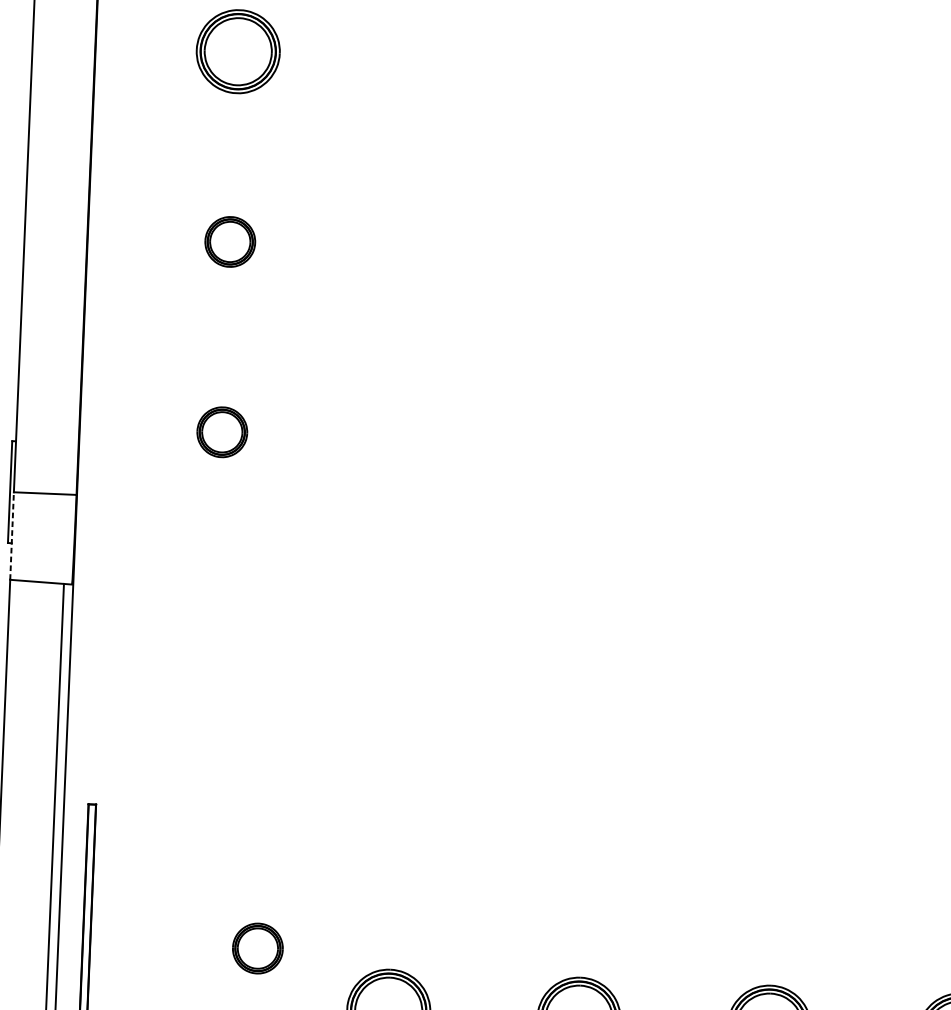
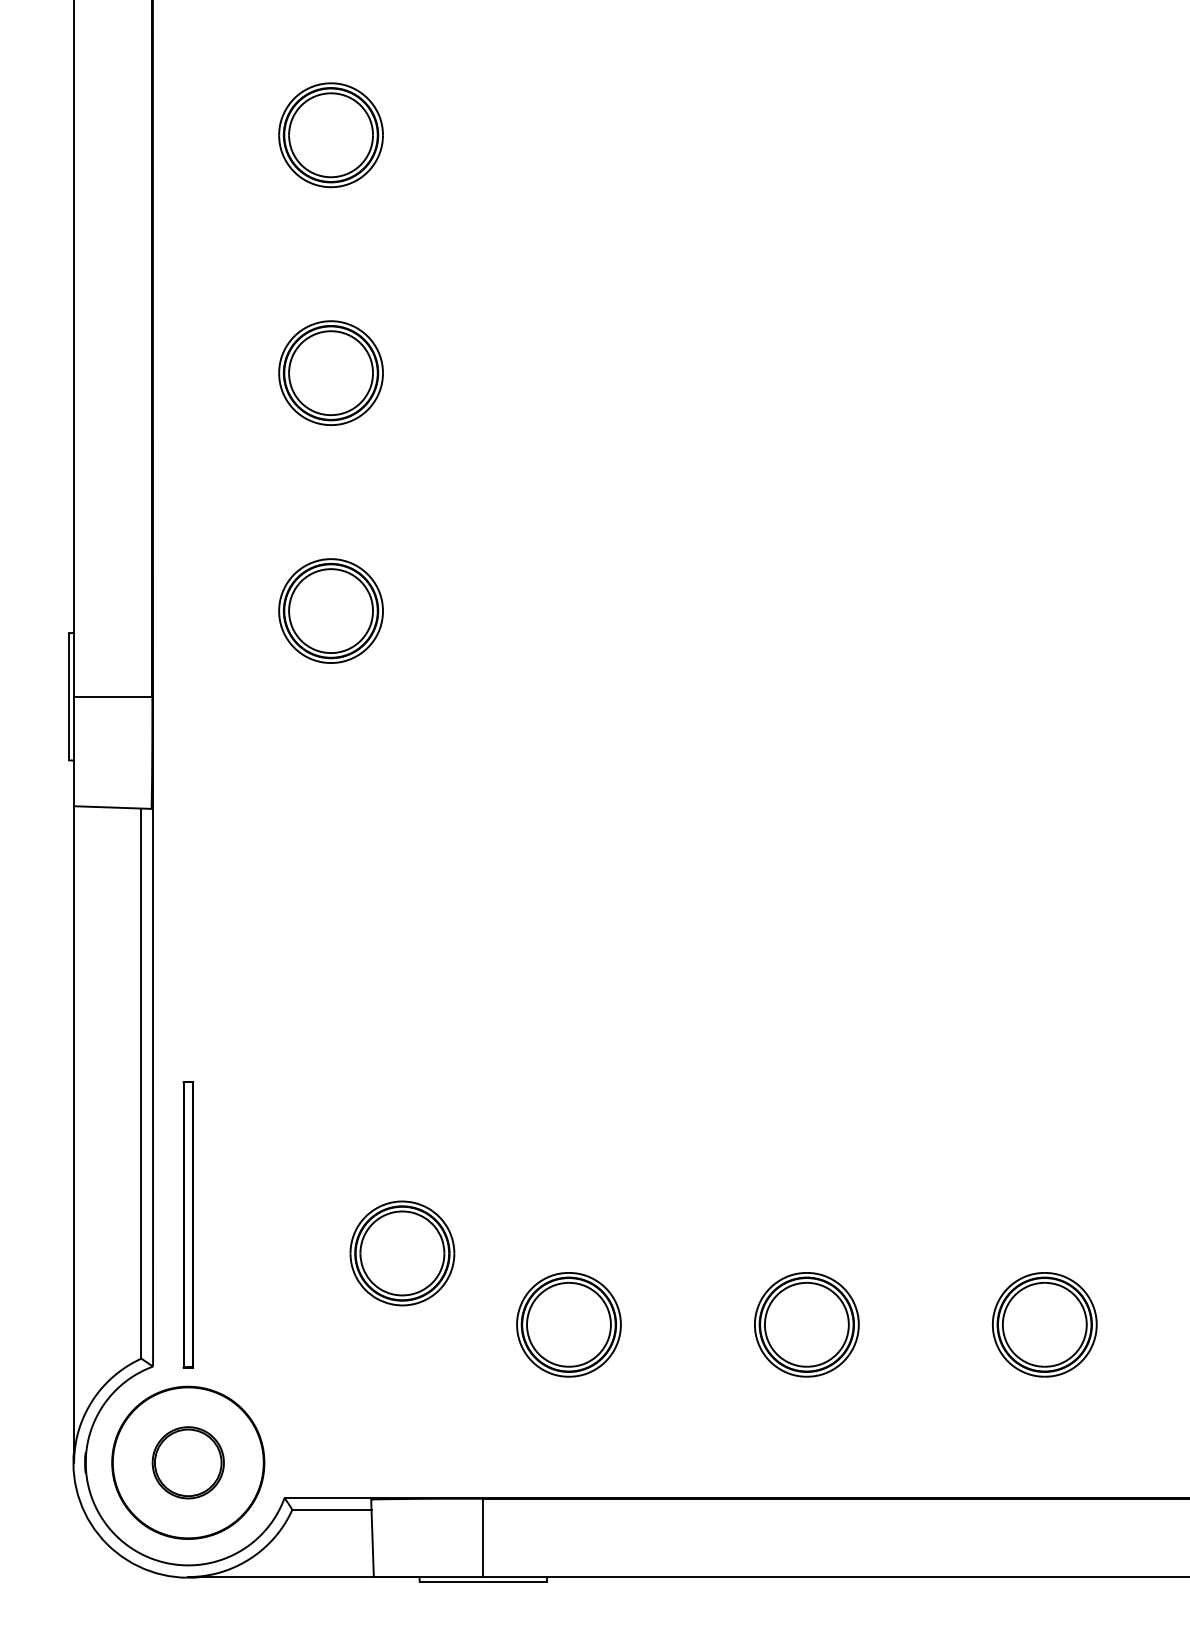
part: (229, 241) -> (330, 372), size x1.67
part: (221, 431) -> (330, 610), size x1.67
line: (12, 536) -> (74, 751), dashed -> solid
part: (257, 948) -> (402, 1253), size x1.67

